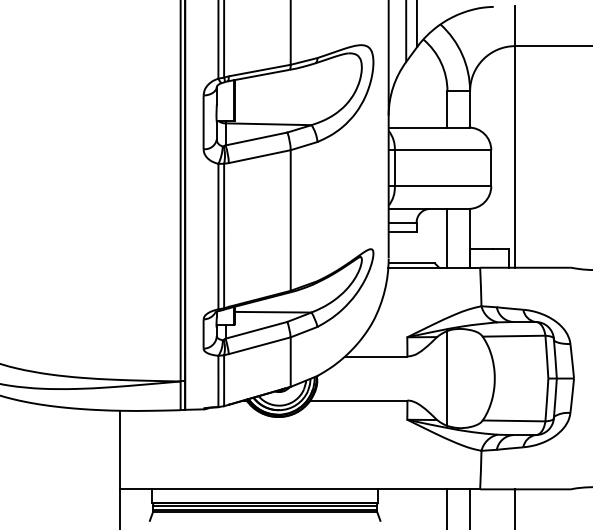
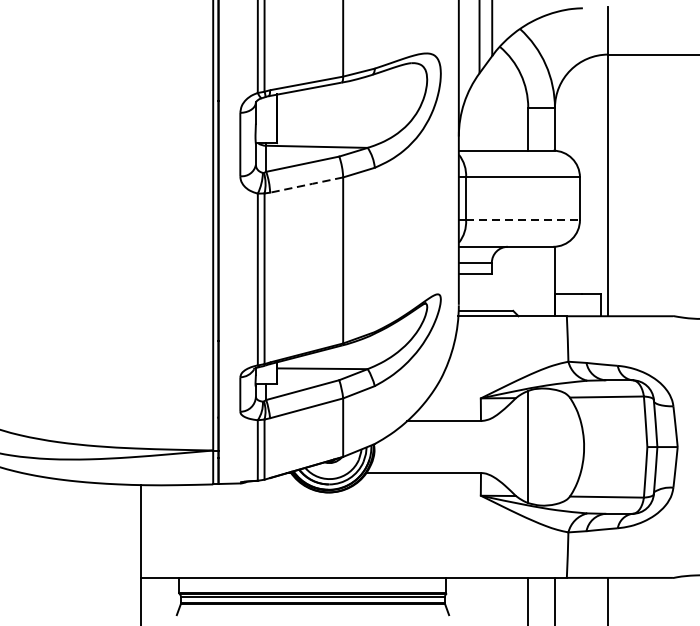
line: (259, 156) -> (306, 184), solid -> dashed
line: (443, 186) -> (523, 220), solid -> dashed
line: (447, 237) -> (528, 280), removed

